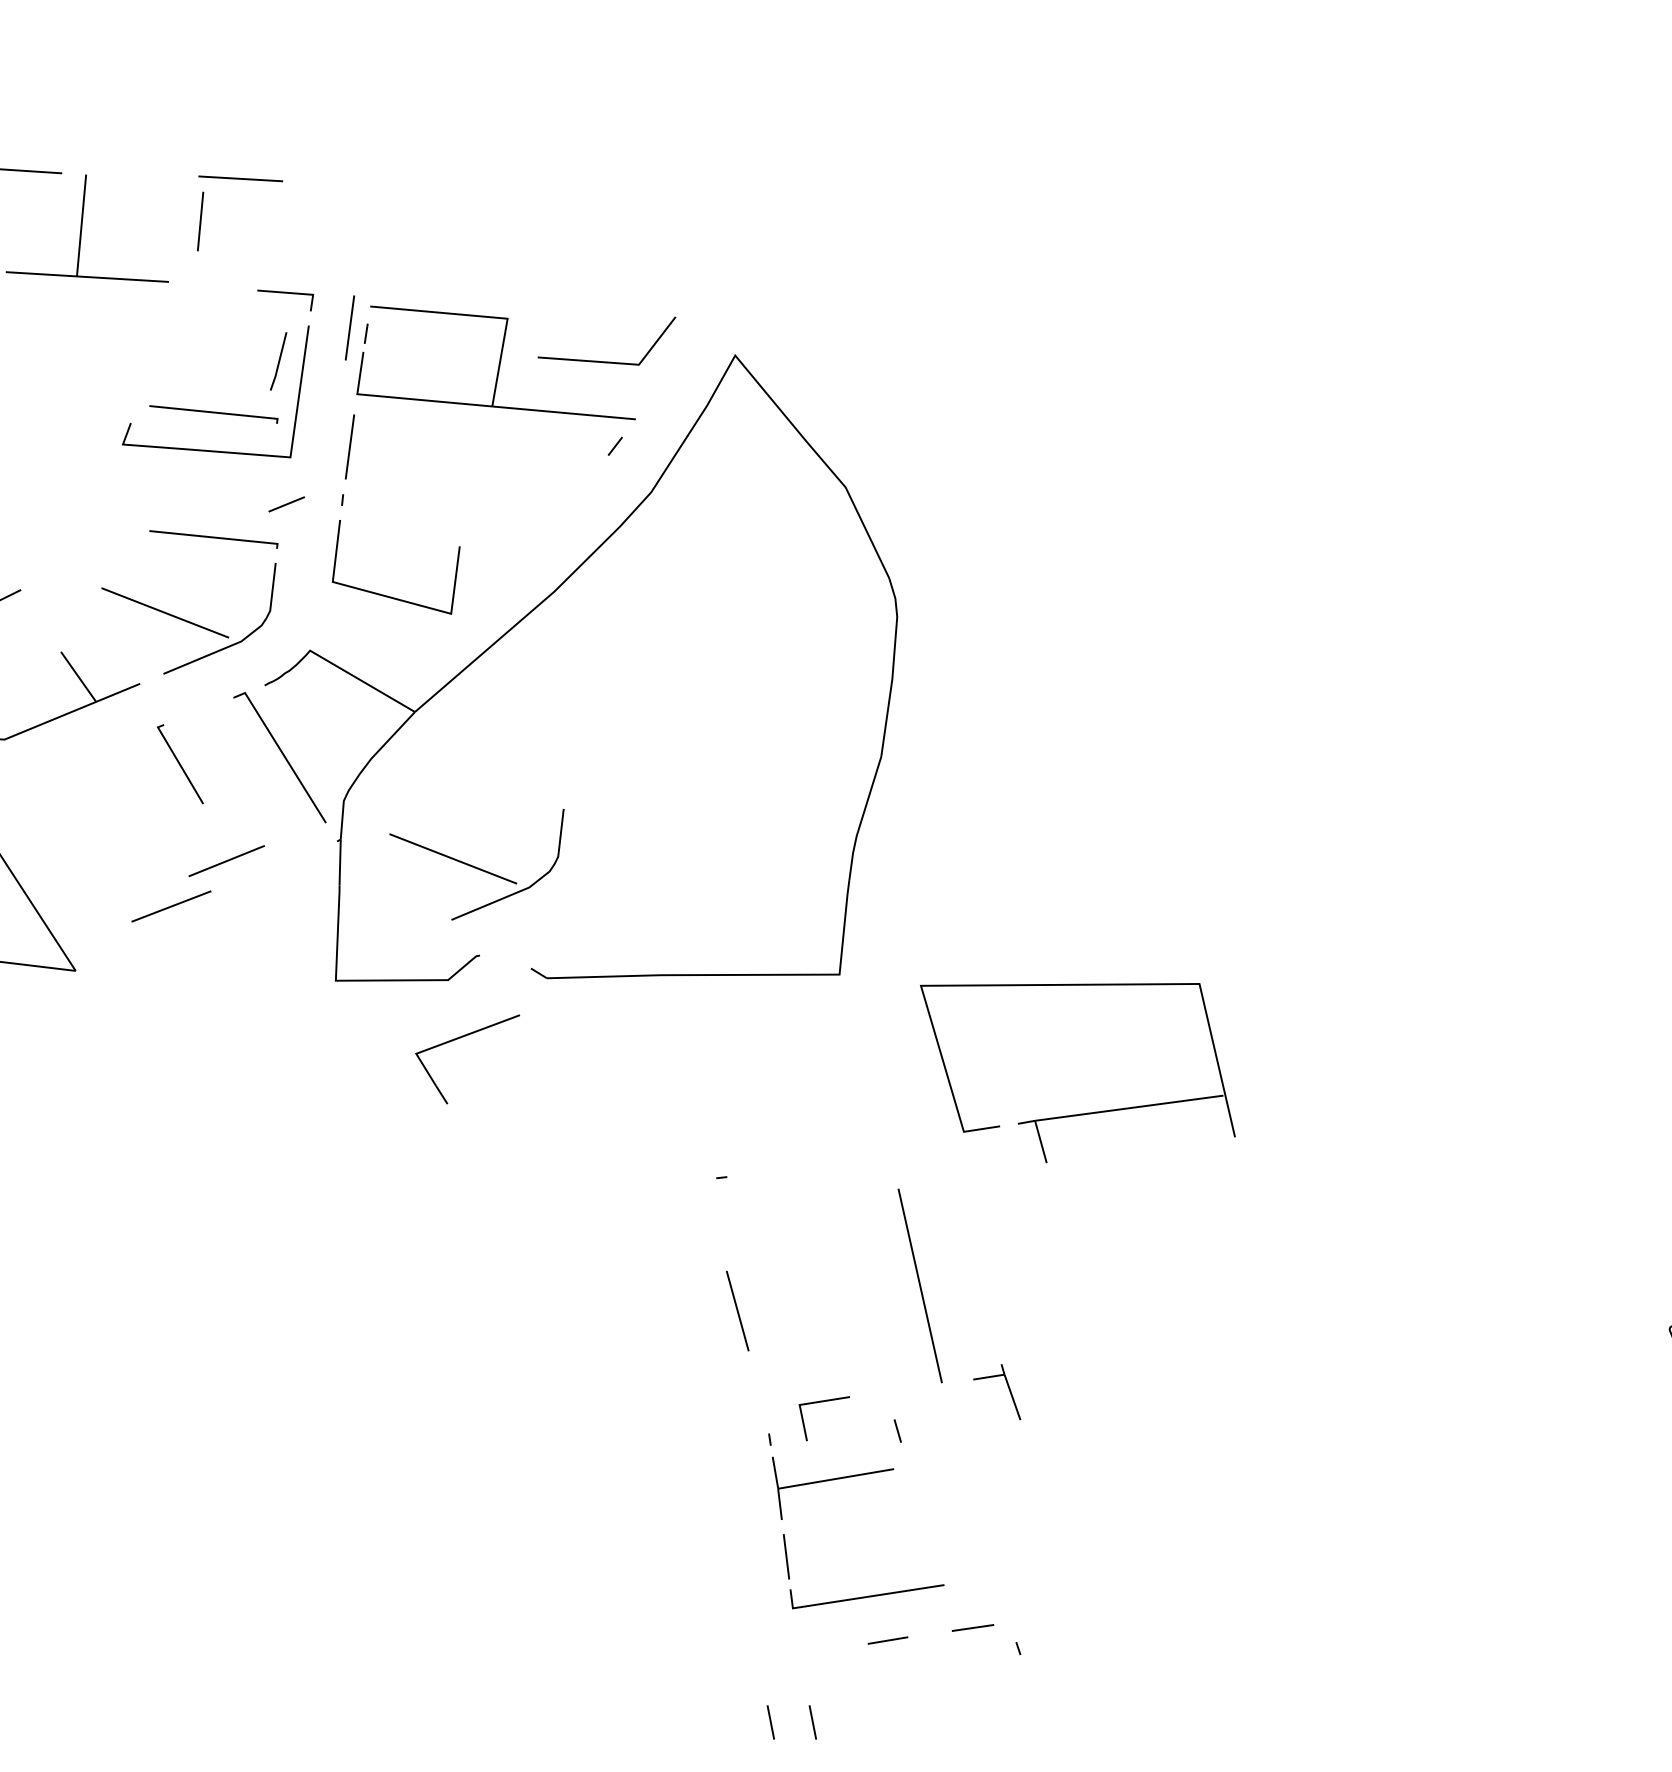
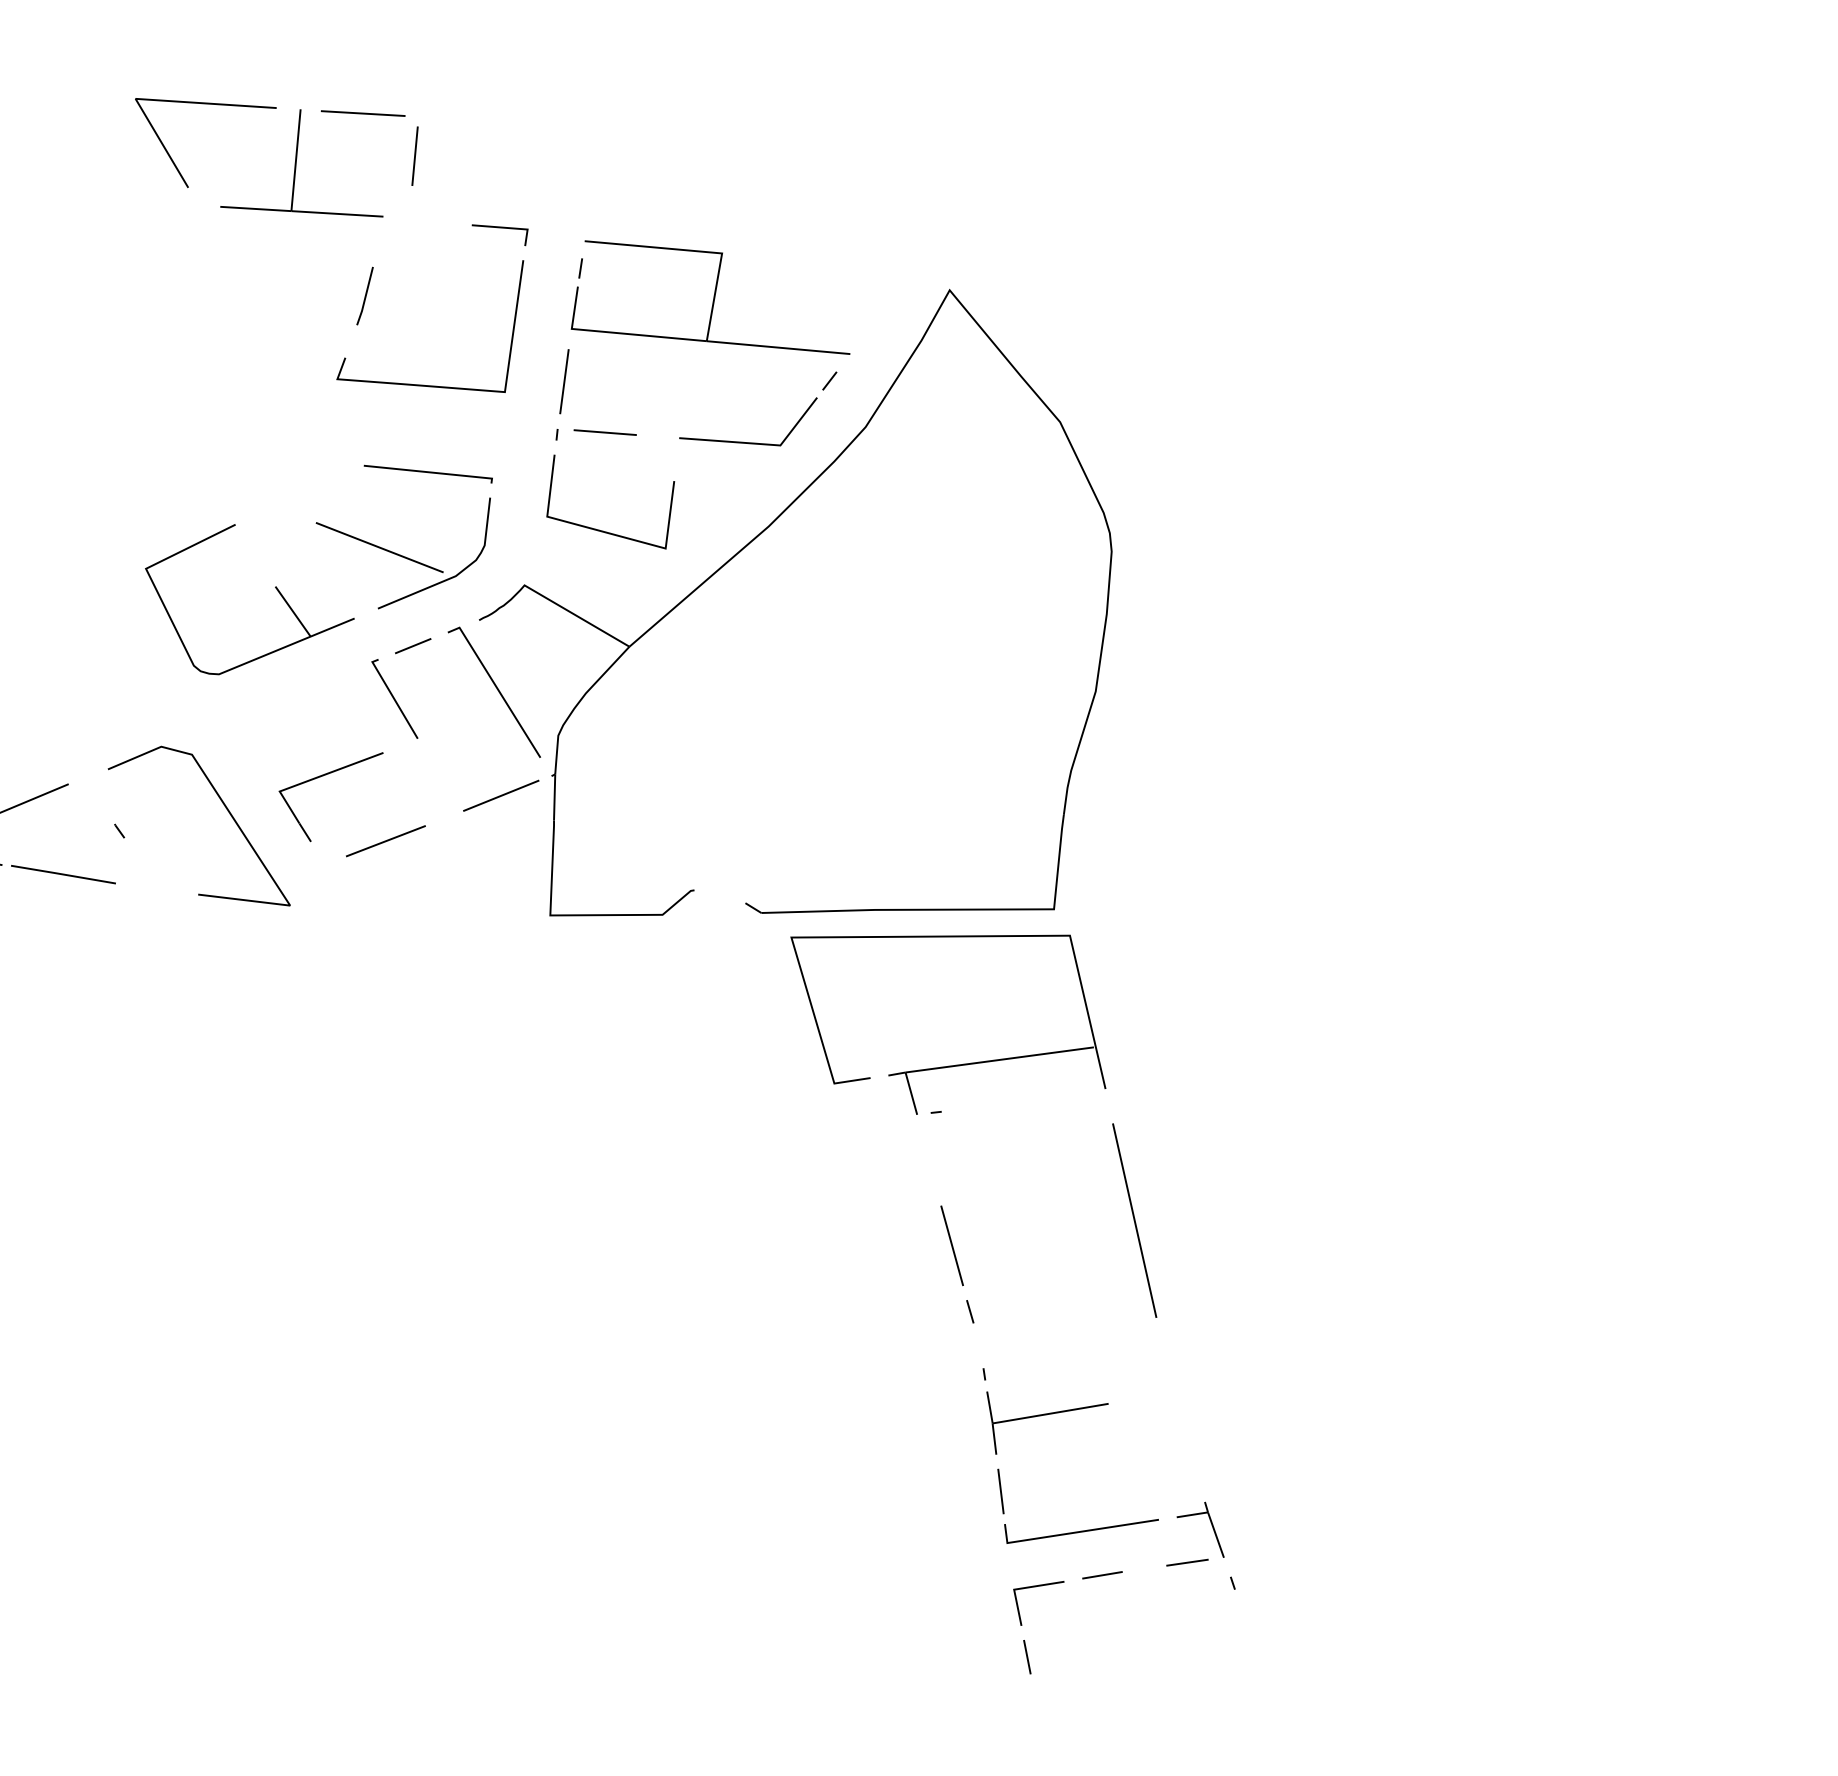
line: (240, 178) -> (362, 113), moved
line: (350, 327) -> (564, 262), removed
line: (279, 360) -> (365, 295), moved
line: (602, 360) -> (743, 441), moved
line: (213, 412) -> (427, 347), removed
line: (390, 497) -> (604, 432), added
line: (287, 504) -> (413, 646), moved
line: (227, 860) -> (501, 795), moved
part: (476, 864) -> (690, 799), removed
part: (460, 1038) -> (323, 776), moved
part: (1085, 1112) -> (955, 1064), moved
part: (1008, 1387) -> (1211, 1525), moved
line: (822, 1402) -> (1036, 1587), moved
line: (898, 1430) -> (970, 1311), moved
line: (771, 1722) -> (985, 1657), removed

